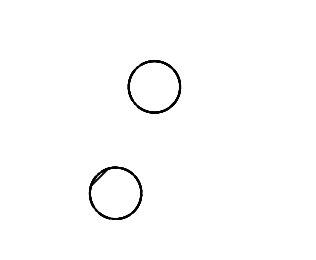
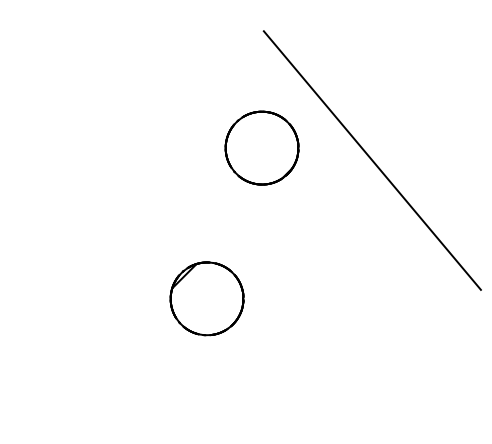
line: (231, 95) -> (371, 160), added

